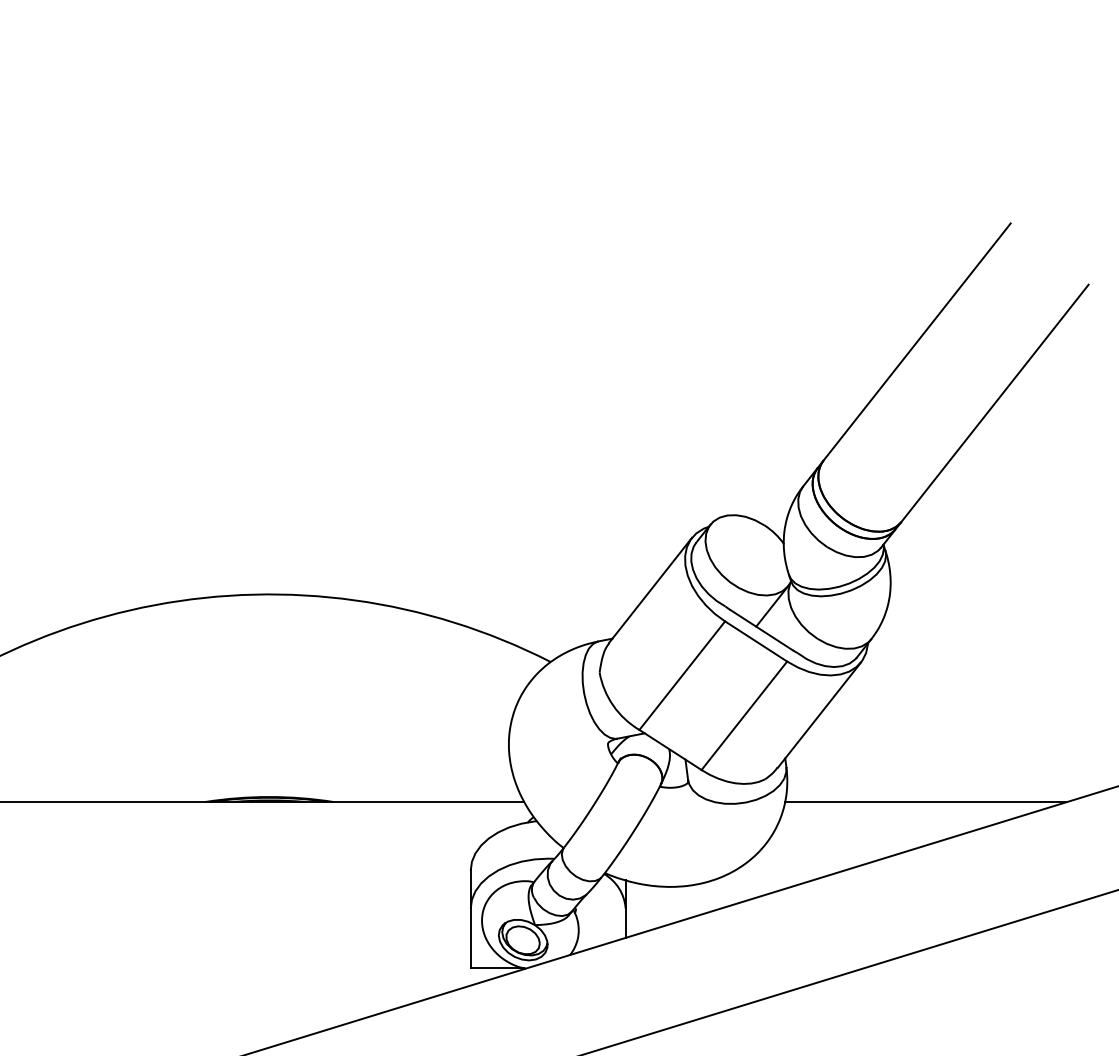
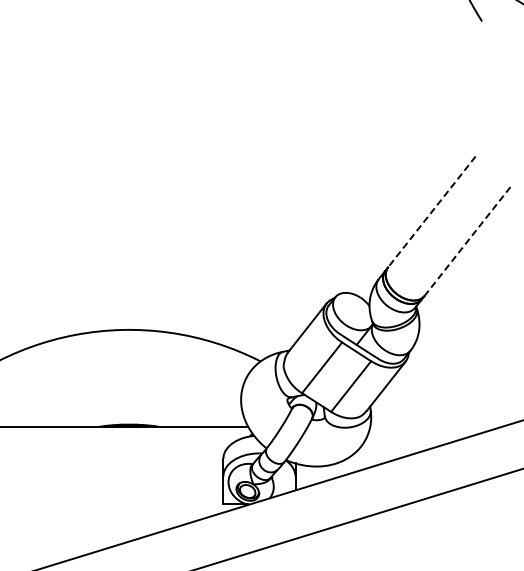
line: (916, 343) -> (431, 212), solid -> dashed
line: (995, 403) -> (468, 240), solid -> dashed
line: (927, 801) -> (436, 426), removed

